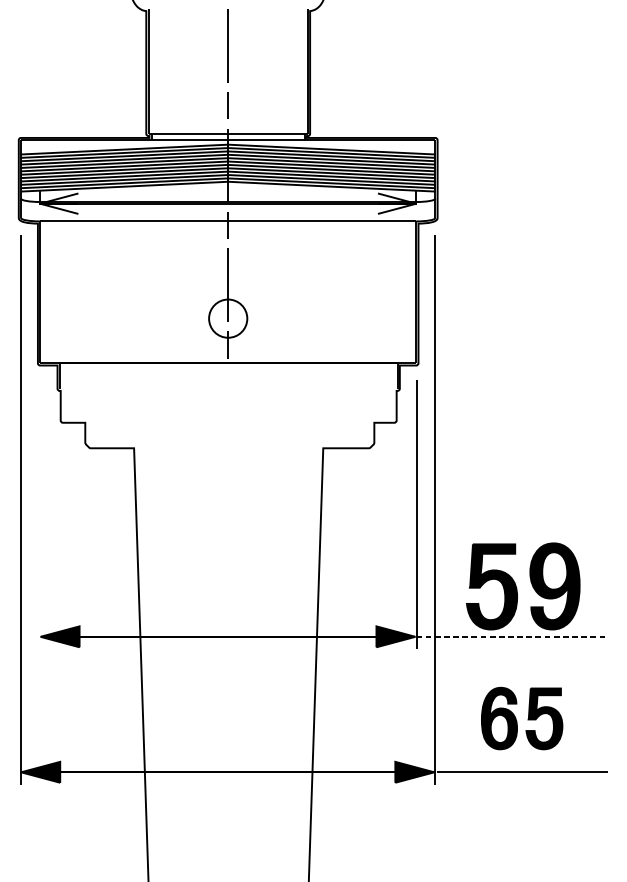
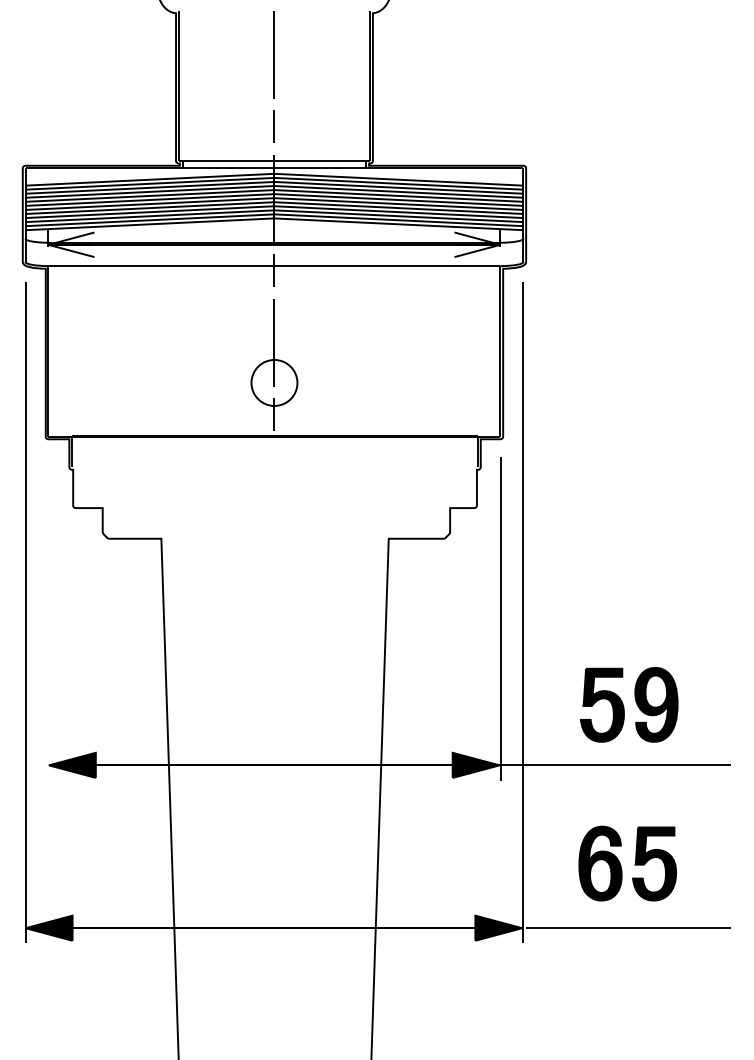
part: (523, 586) -> (629, 704), size x0.71
line: (512, 636) -> (616, 765), dashed -> solid

